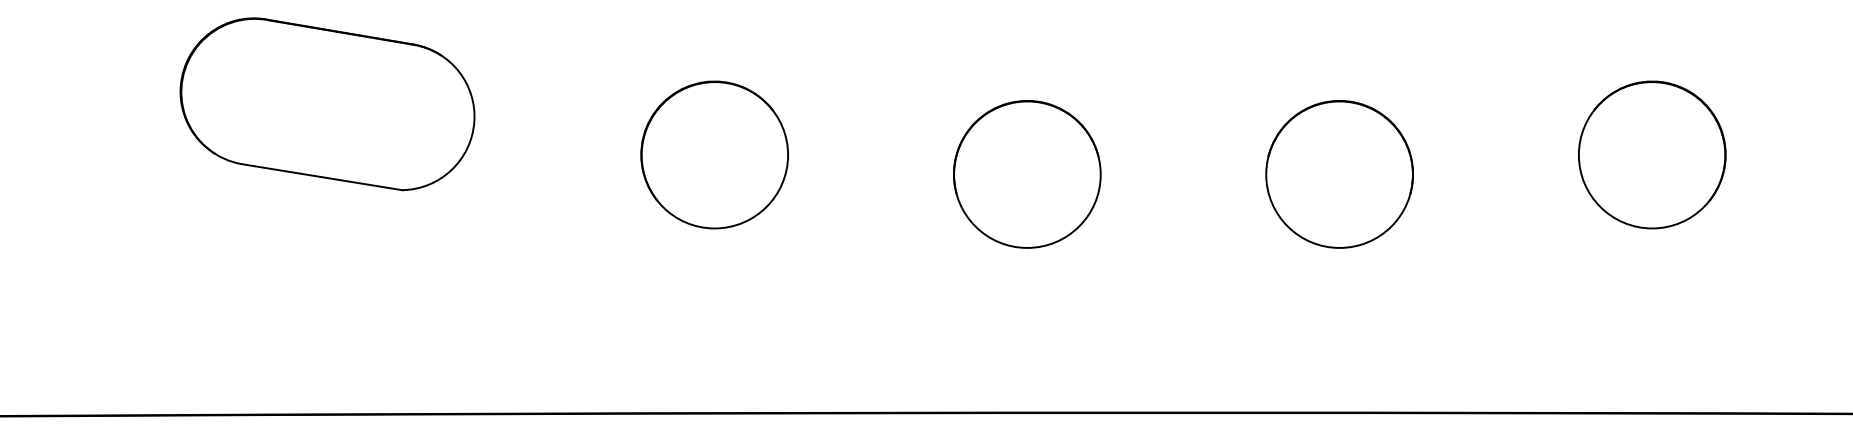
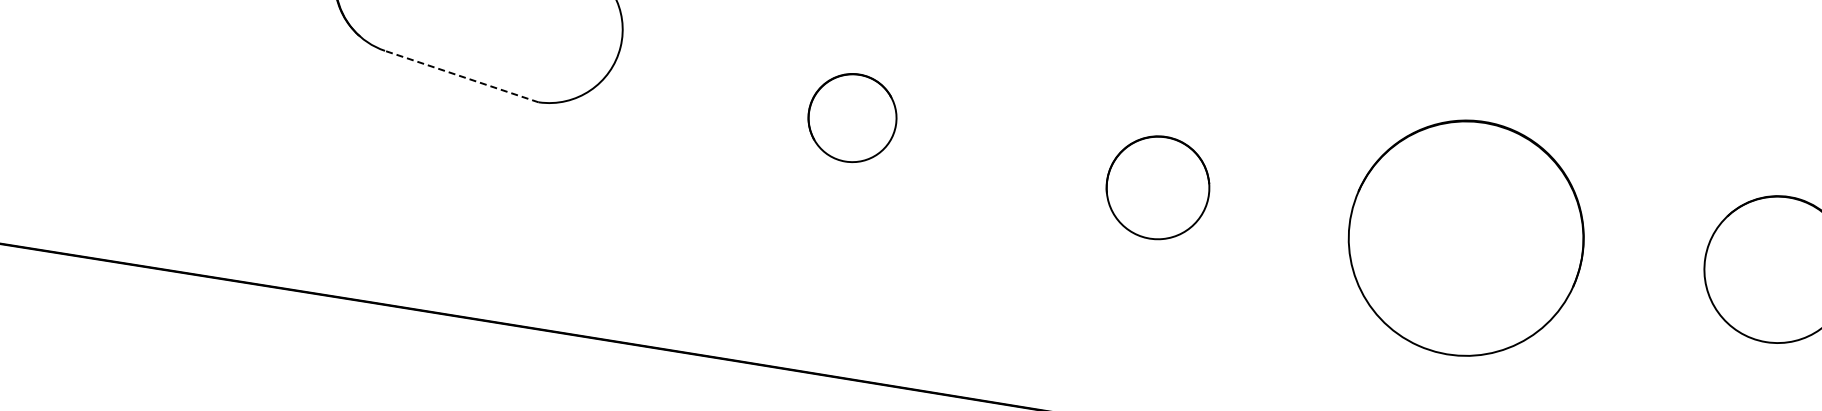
part: (714, 154) -> (852, 117), size x0.6
part: (1027, 174) -> (1158, 187), size x0.7
part: (1339, 174) -> (1466, 238), size x1.6
line: (321, 177) -> (460, 76), solid -> dashed

